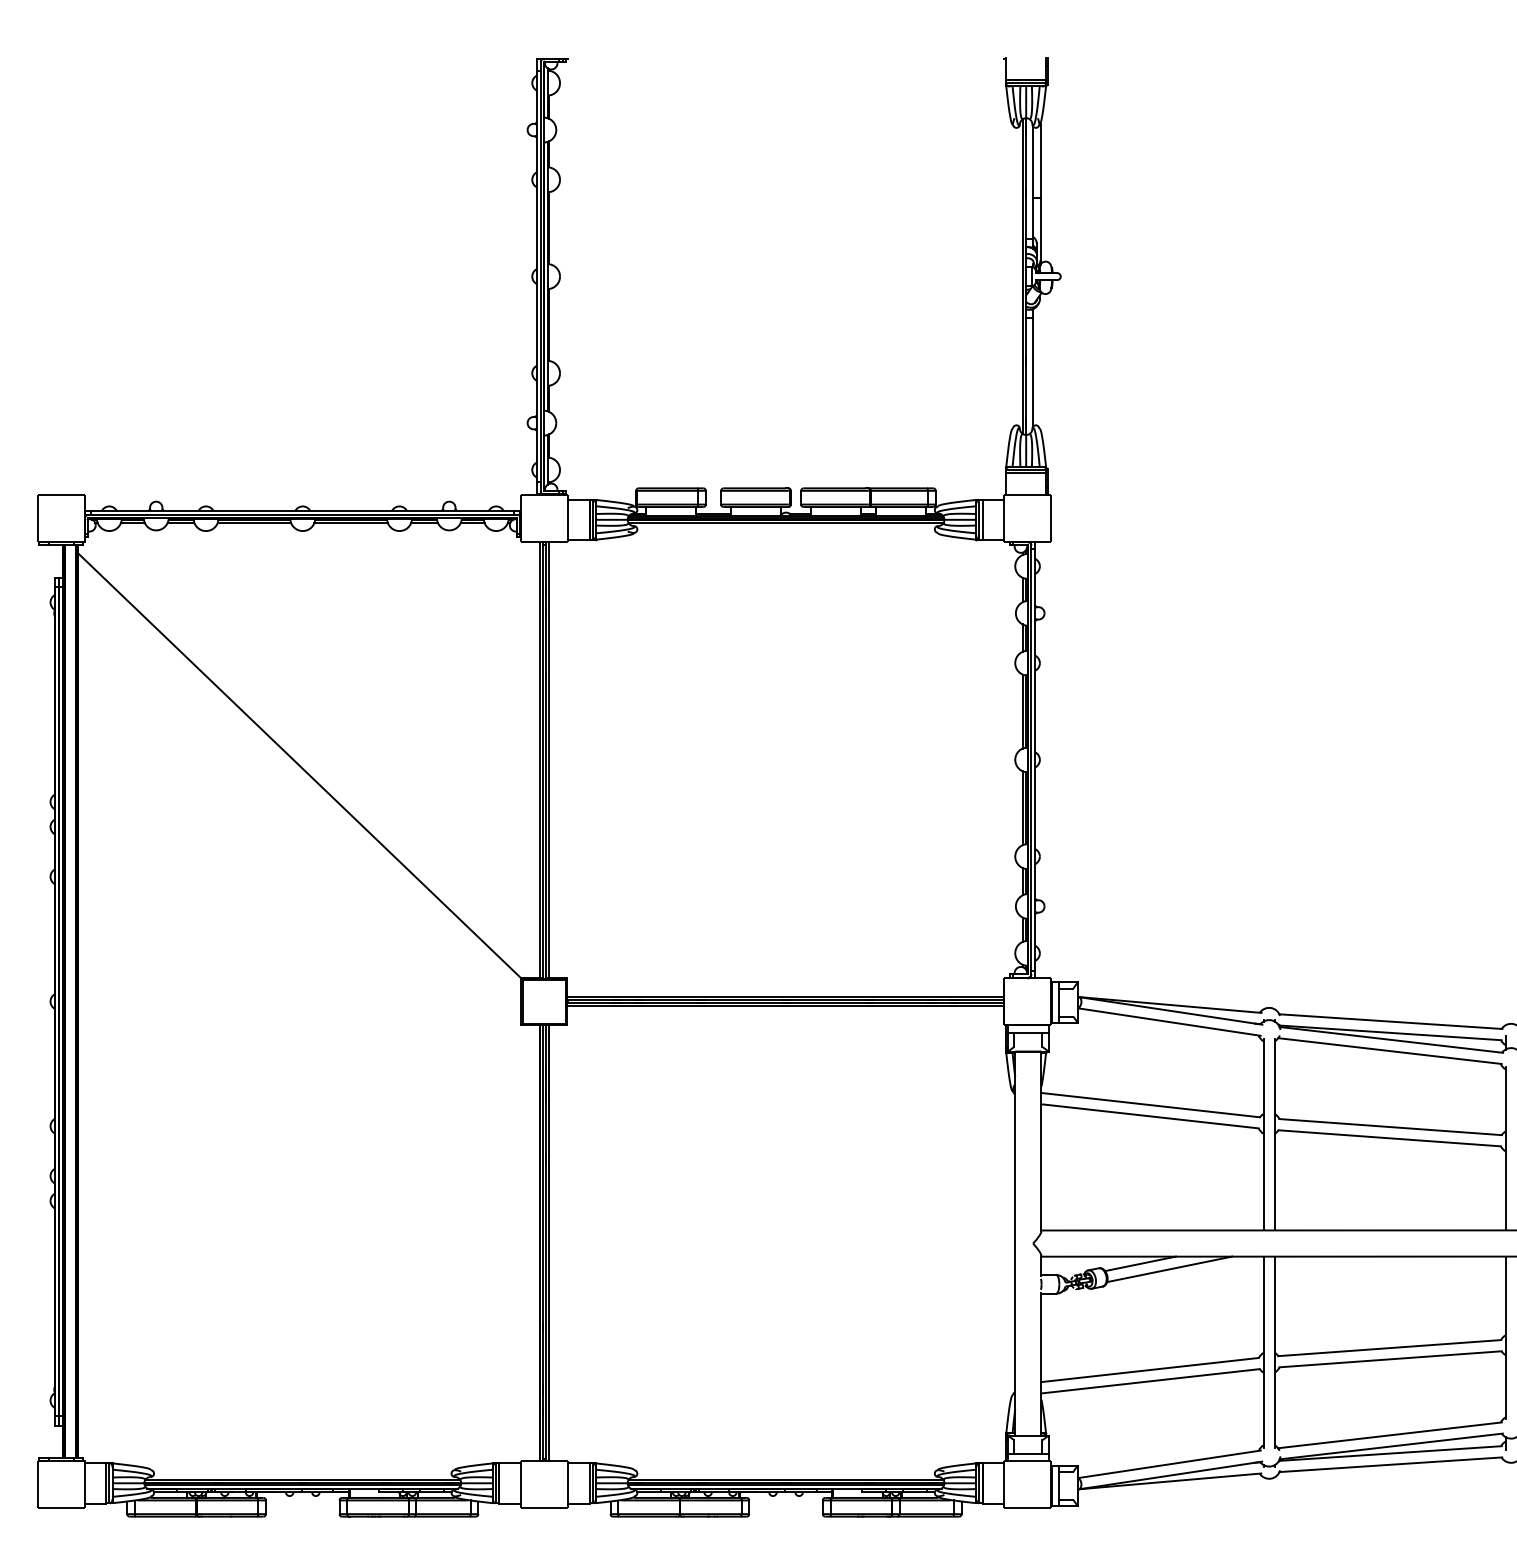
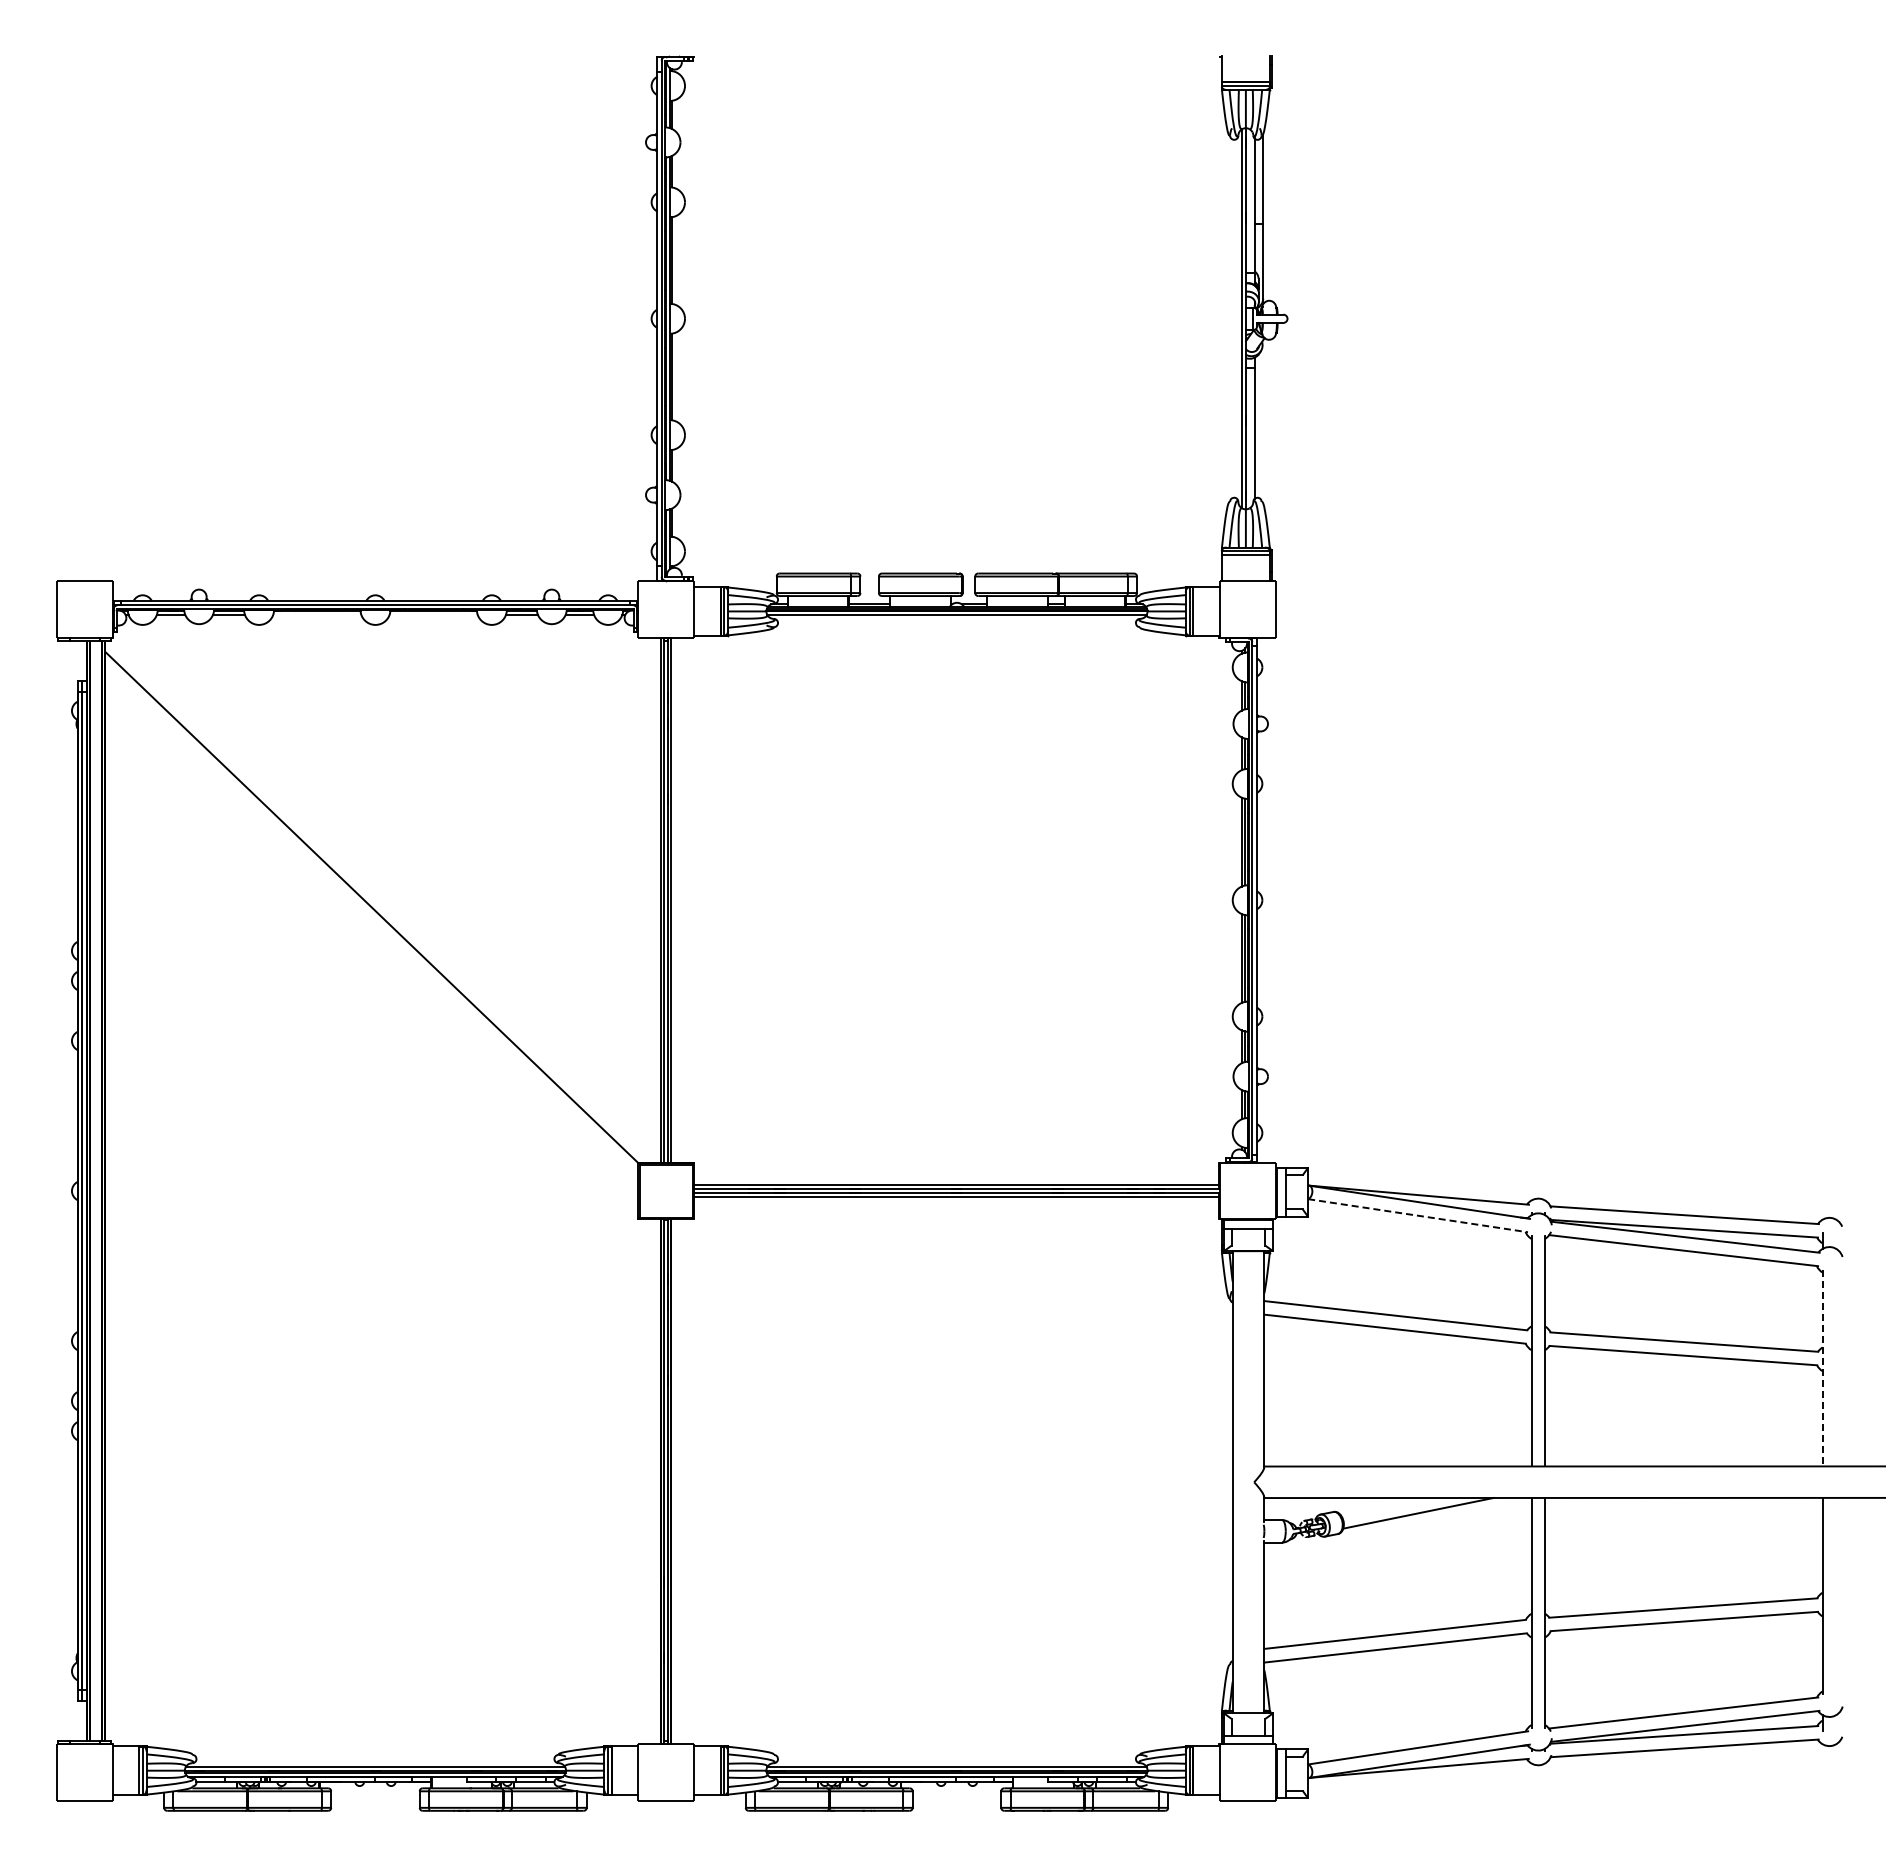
line: (254, 523) -> (317, 615), removed
line: (351, 523) -> (433, 615), removed
line: (1169, 1021) -> (1418, 1215), solid -> dashed
line: (1505, 1149) -> (1822, 1368), solid -> dashed
line: (1140, 1263) -> (1383, 1506), removed

